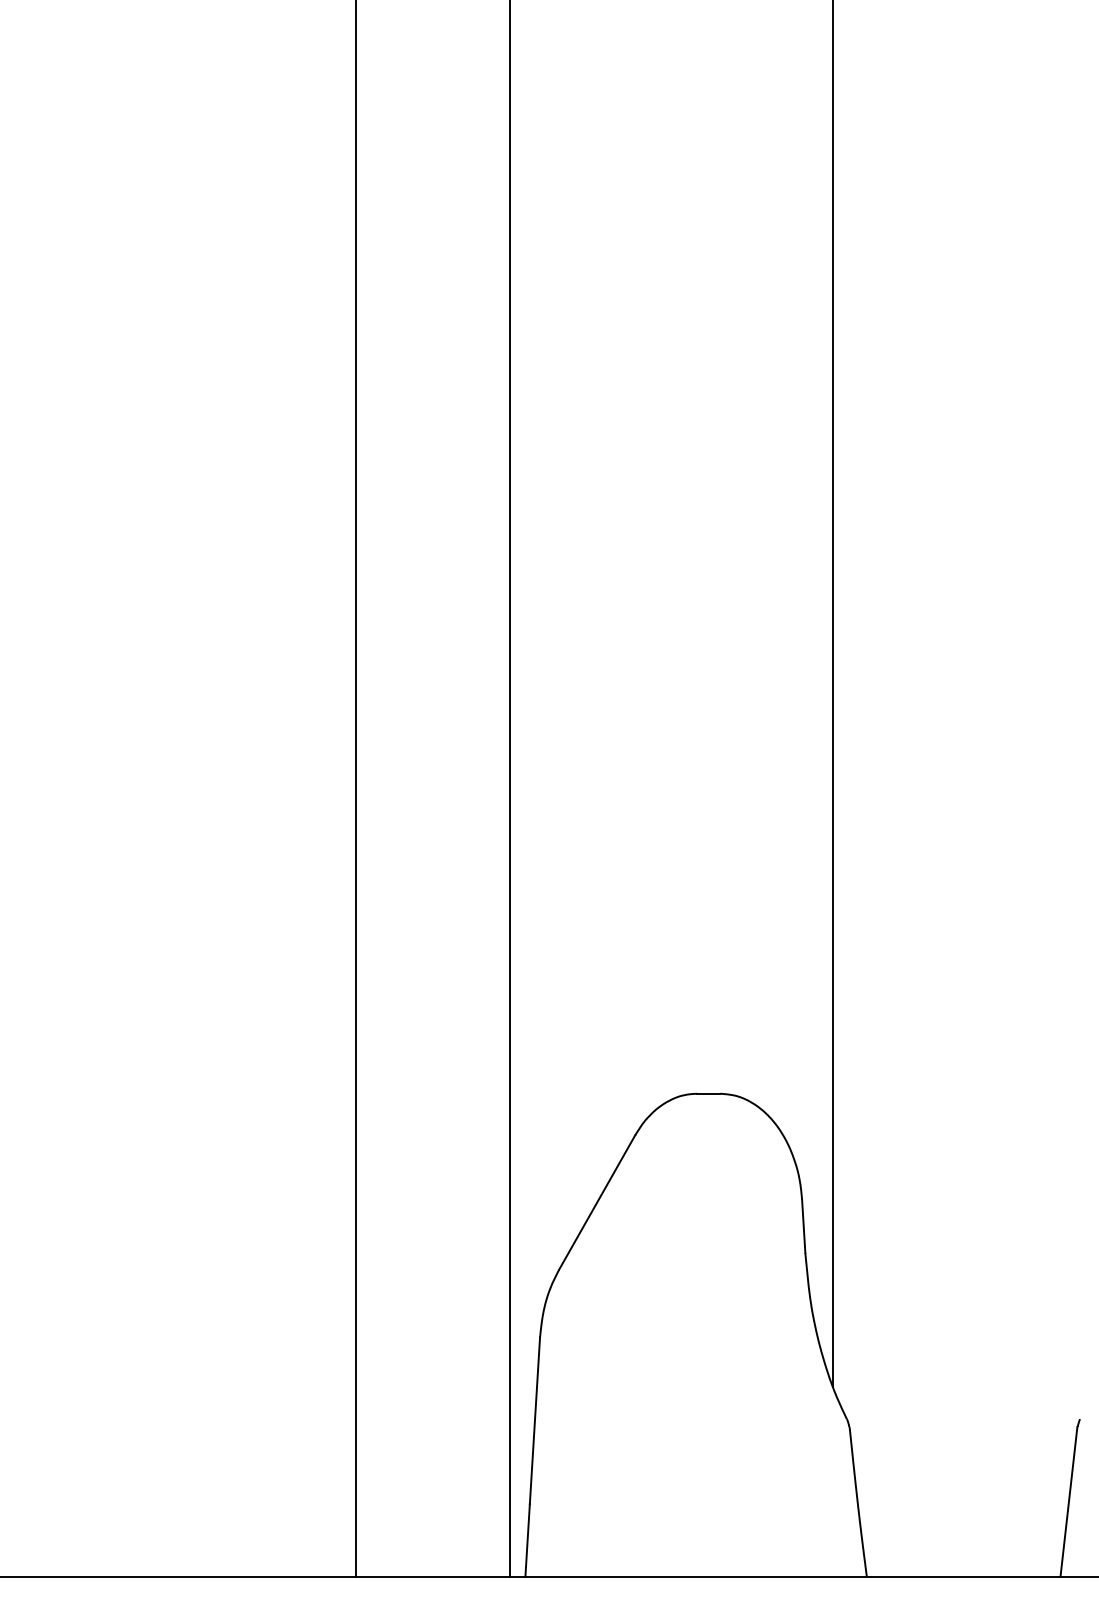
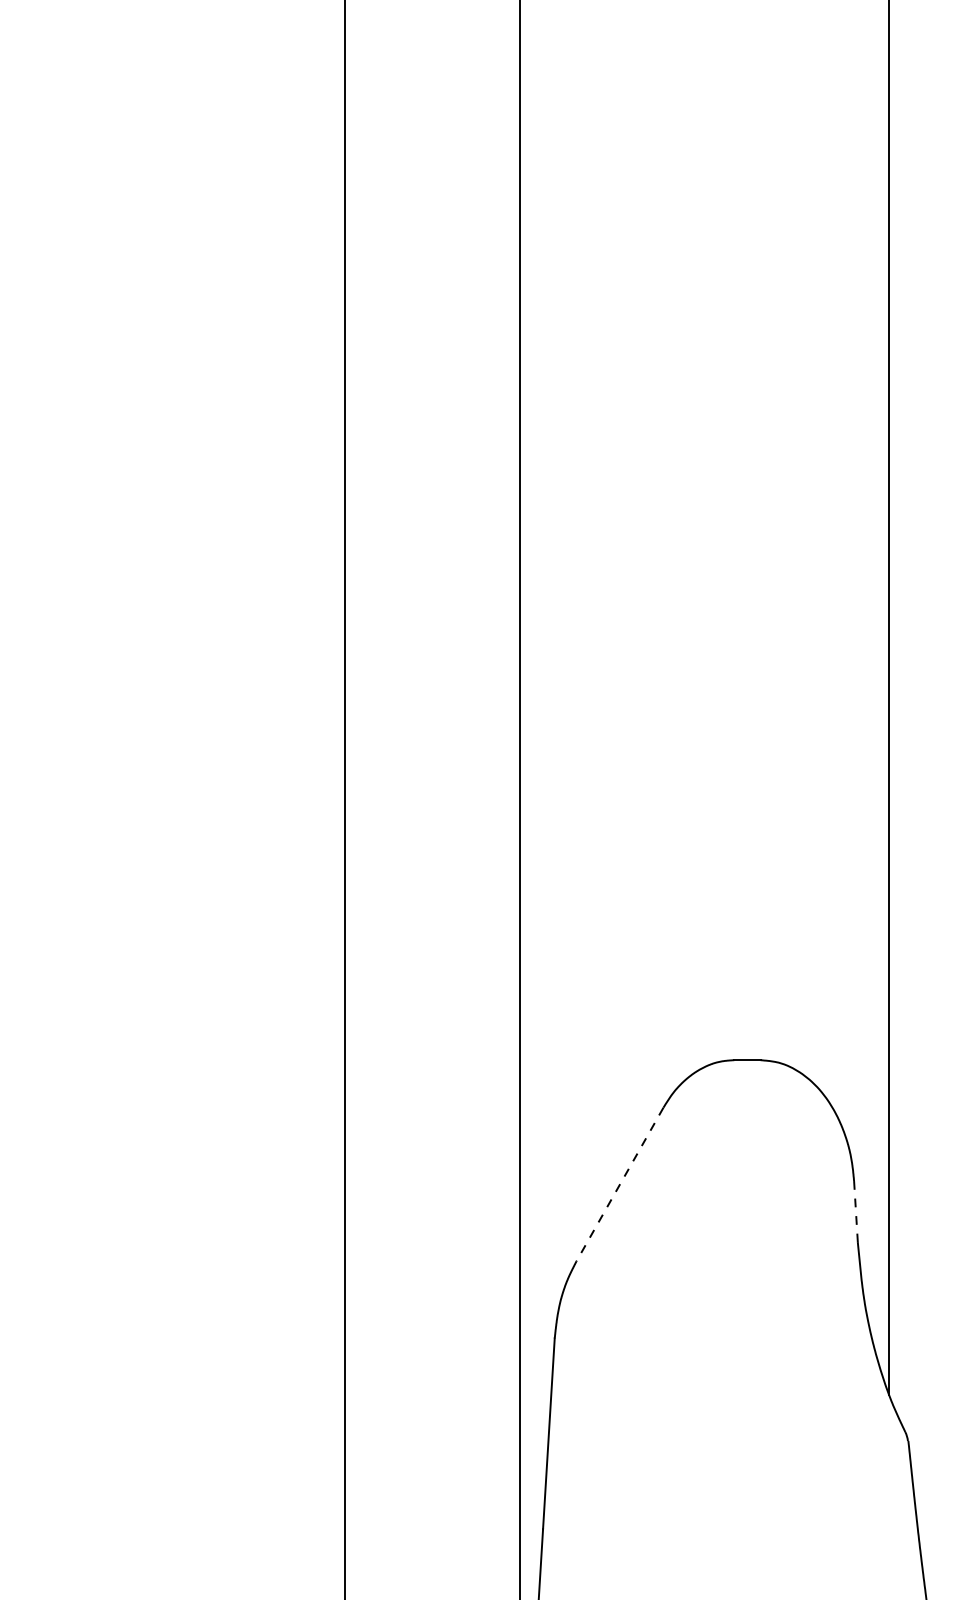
line: (596, 1202) -> (619, 1184), solid -> dashed
line: (803, 1226) -> (855, 1211), solid -> dashed

